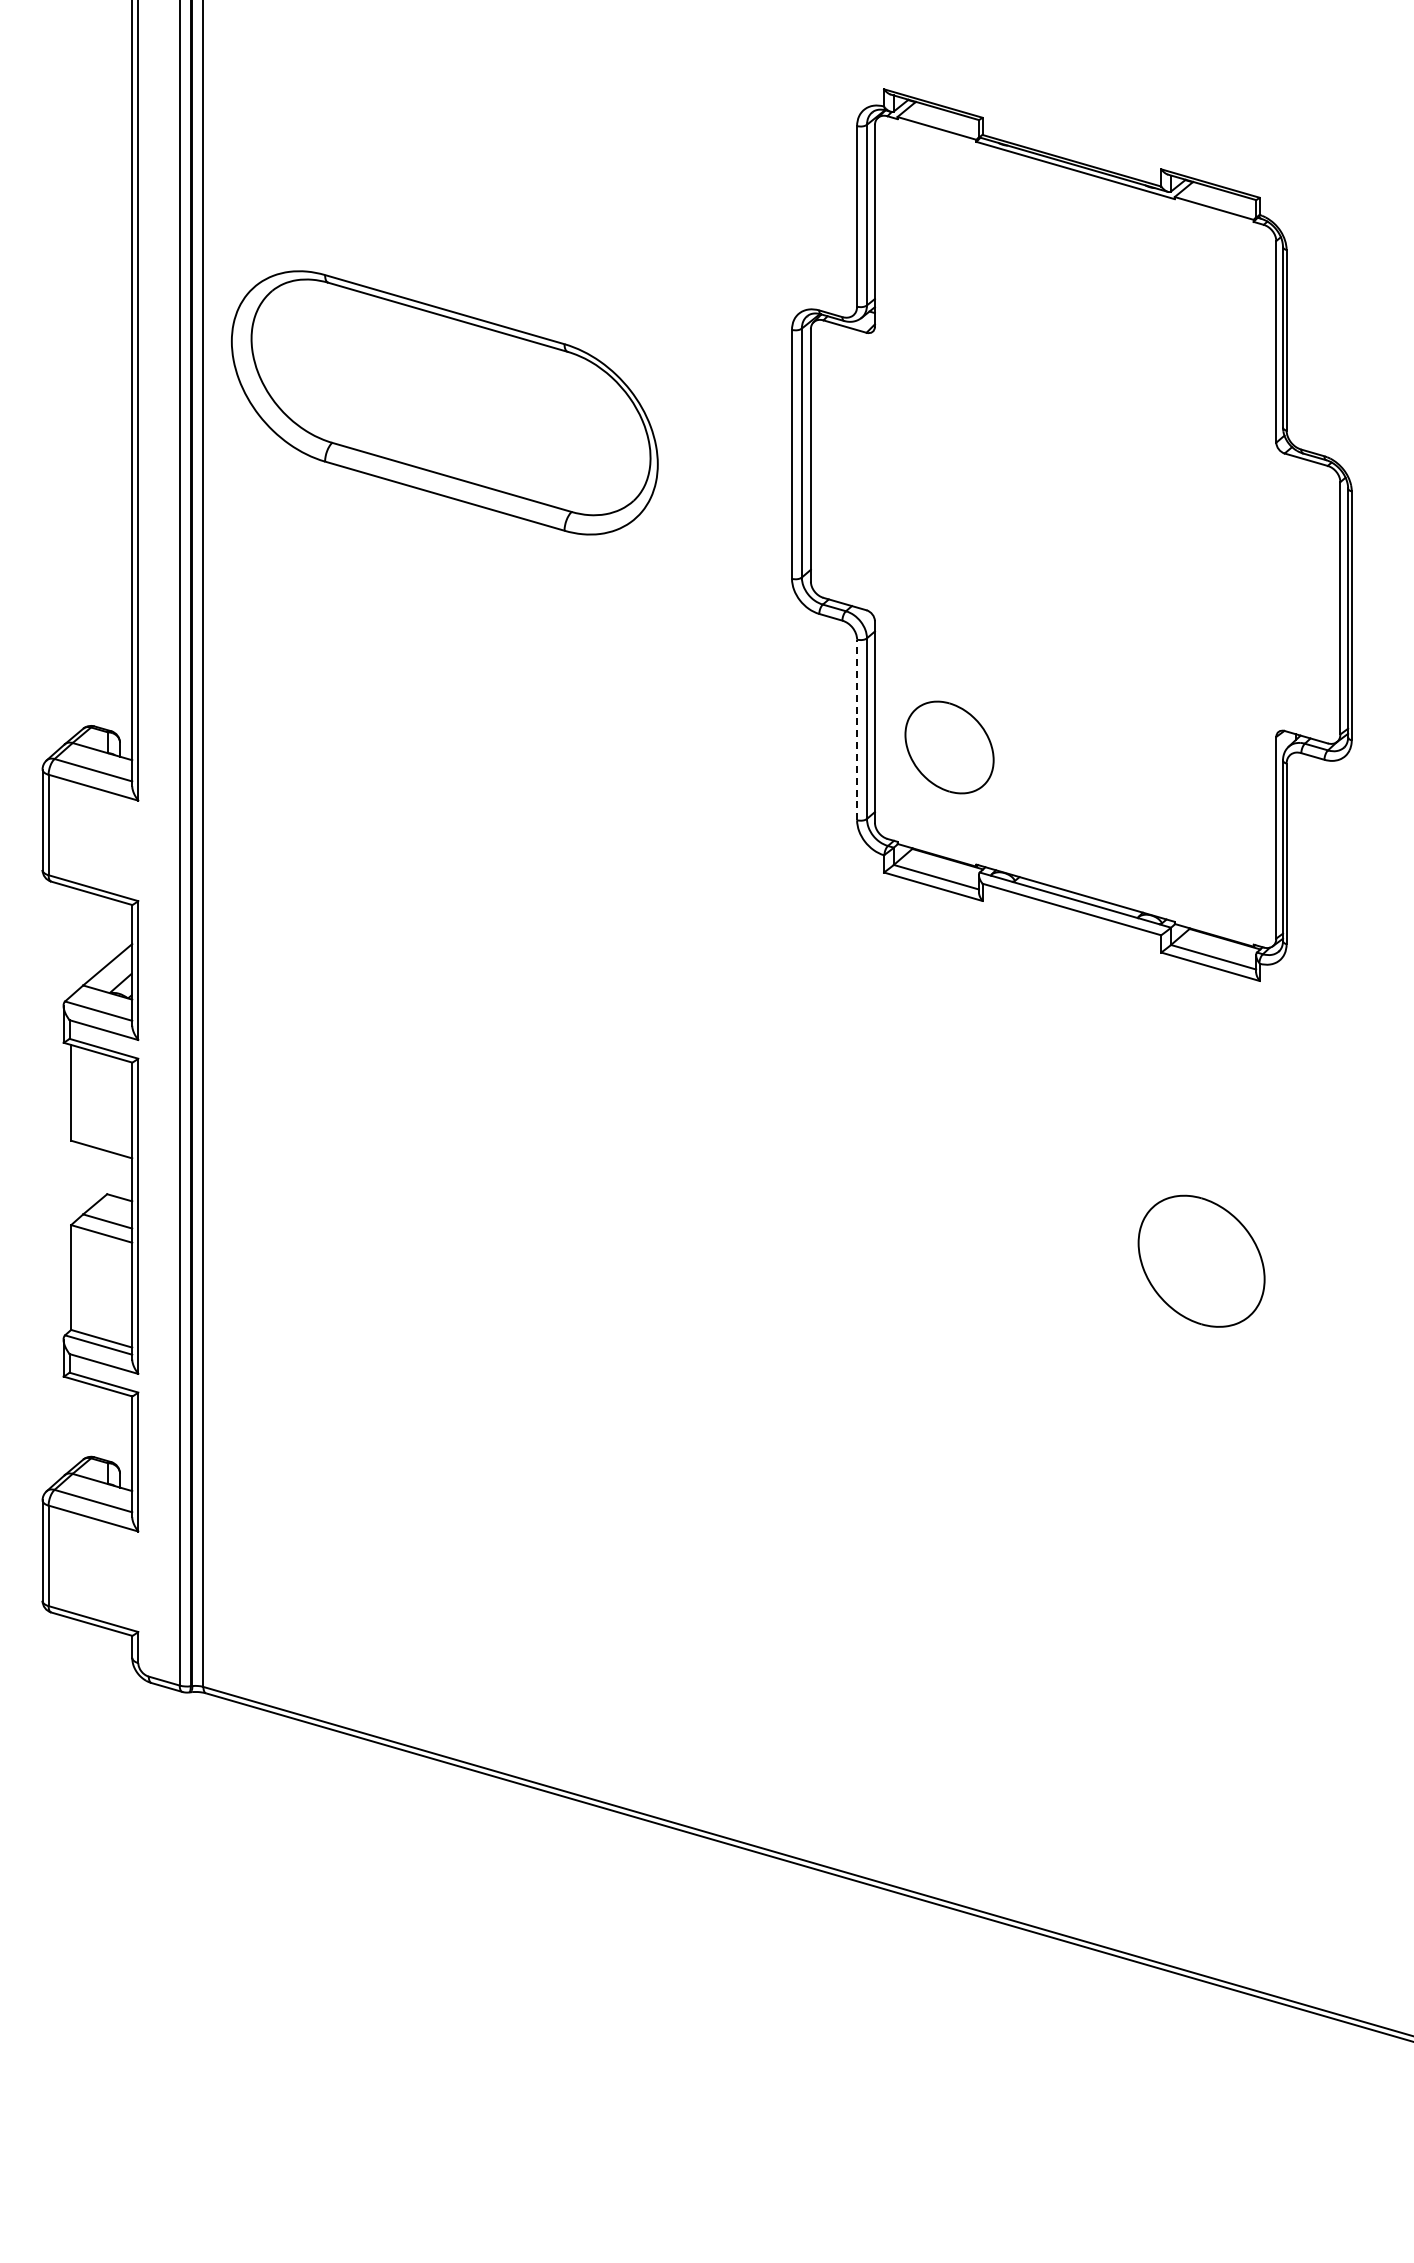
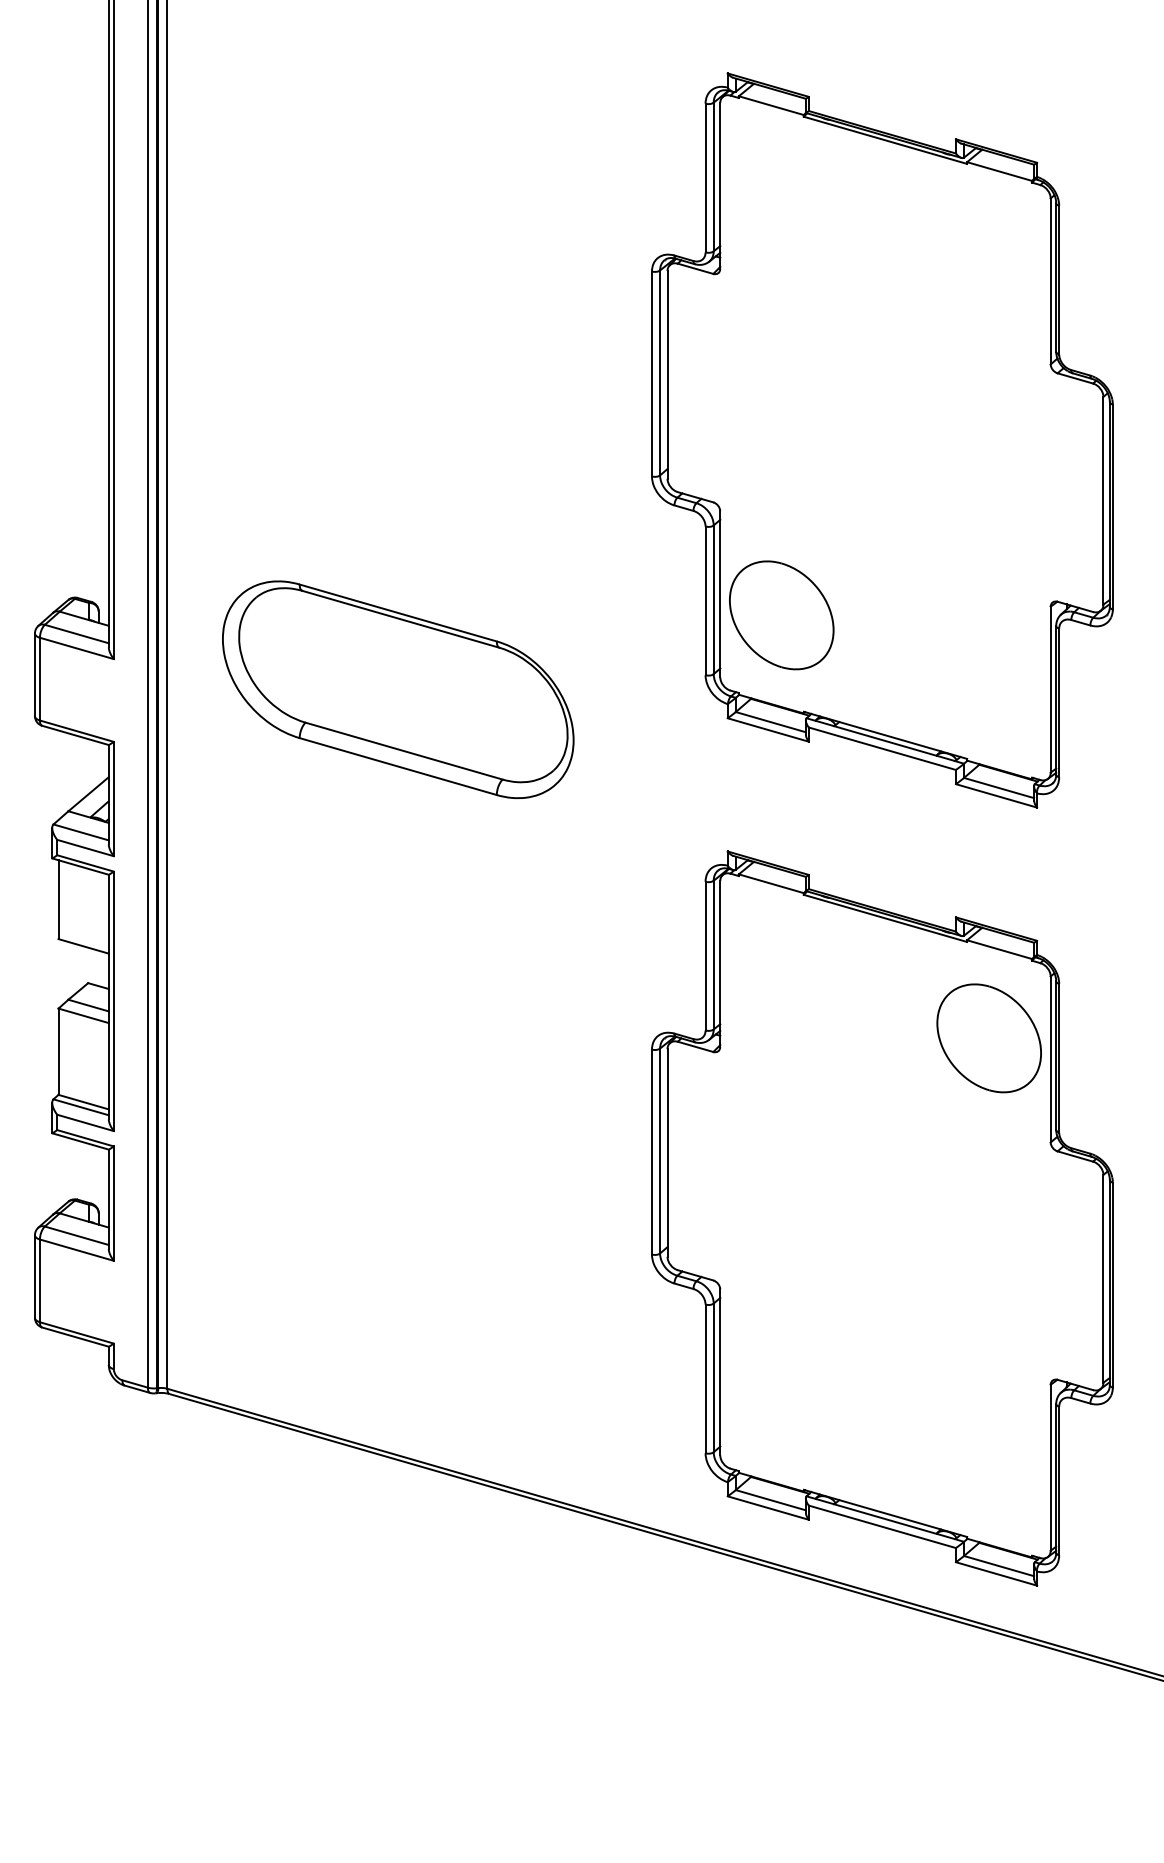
part: (444, 402) -> (397, 689), moved
line: (857, 729) -> (705, 600), dashed -> solid
part: (949, 747) -> (781, 615), size x1.43
part: (1071, 1479) -> (882, 1218), added

